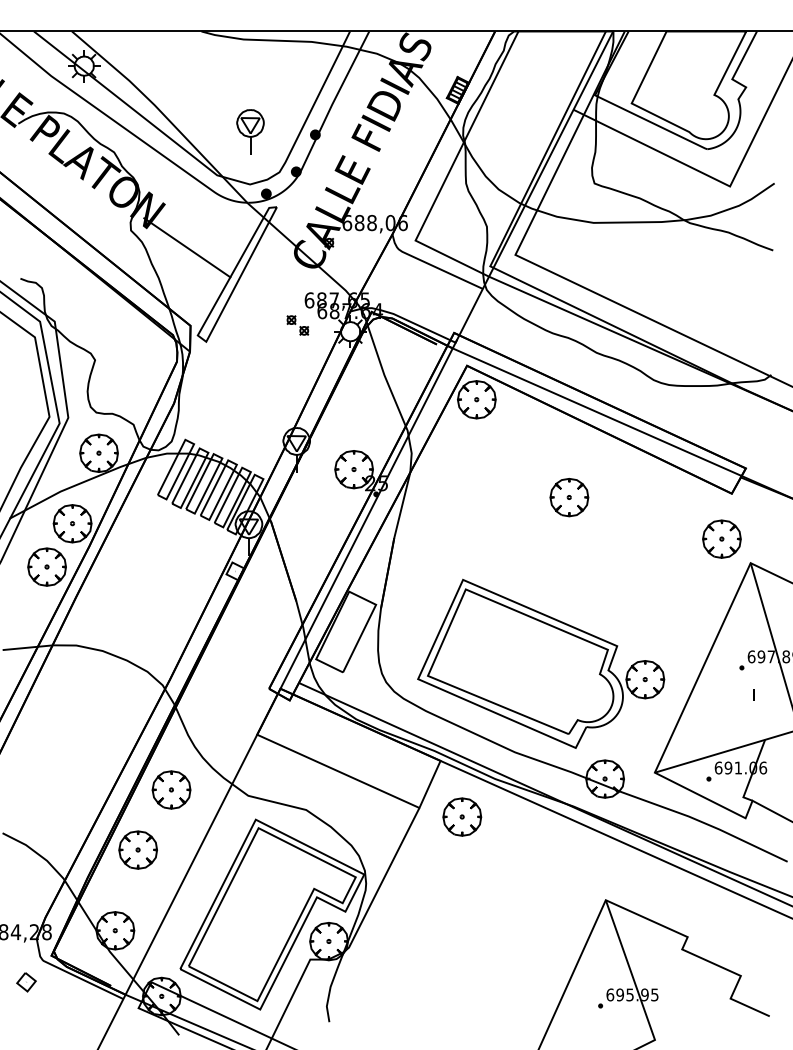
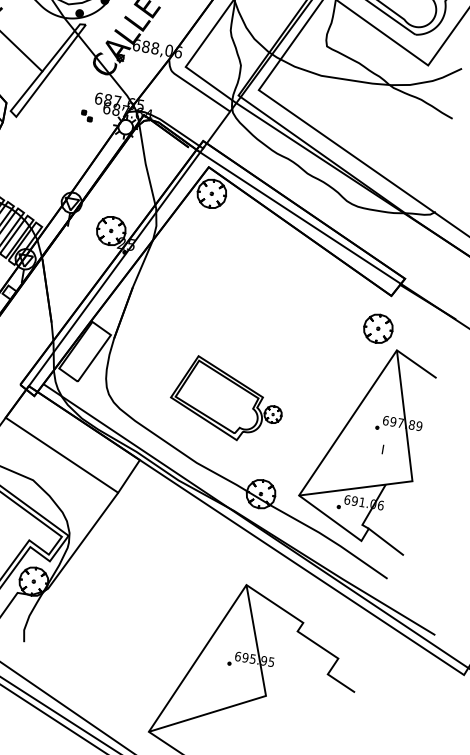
part: (297, 325) -> (86, 115), size x0.7
part: (569, 497) -> (269, 278), removed
part: (541, 663) -> (227, 399), size x0.6
part: (462, 816) -> (149, 504), removed

